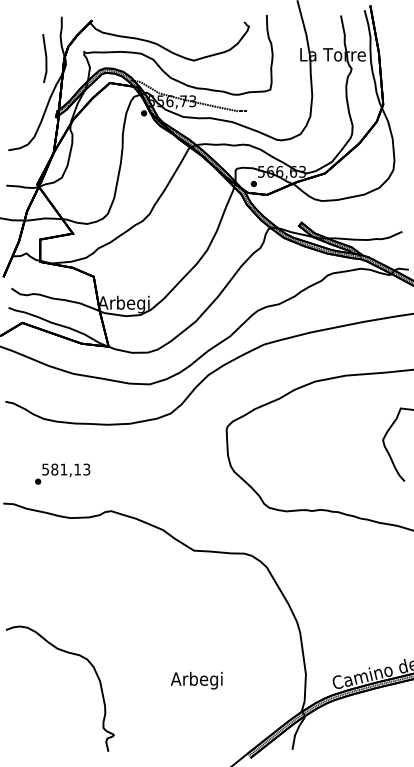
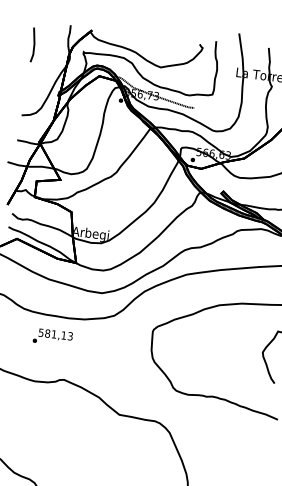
part: (44, 58) -> (33, 44), moved
text: (62, 473) -> (52, 337), moved

